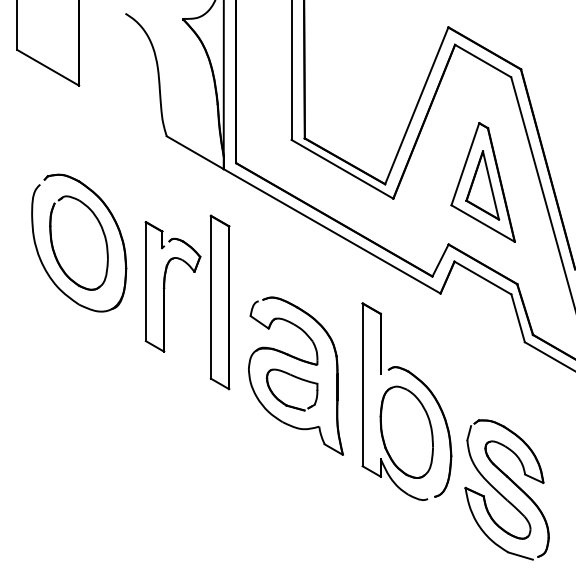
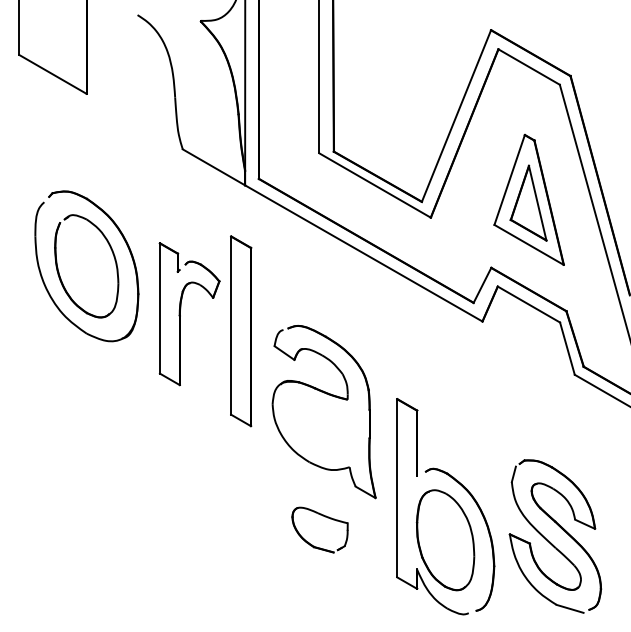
part: (296, 378) -> (324, 517), moved
part: (406, 401) -> (445, 506), moved

